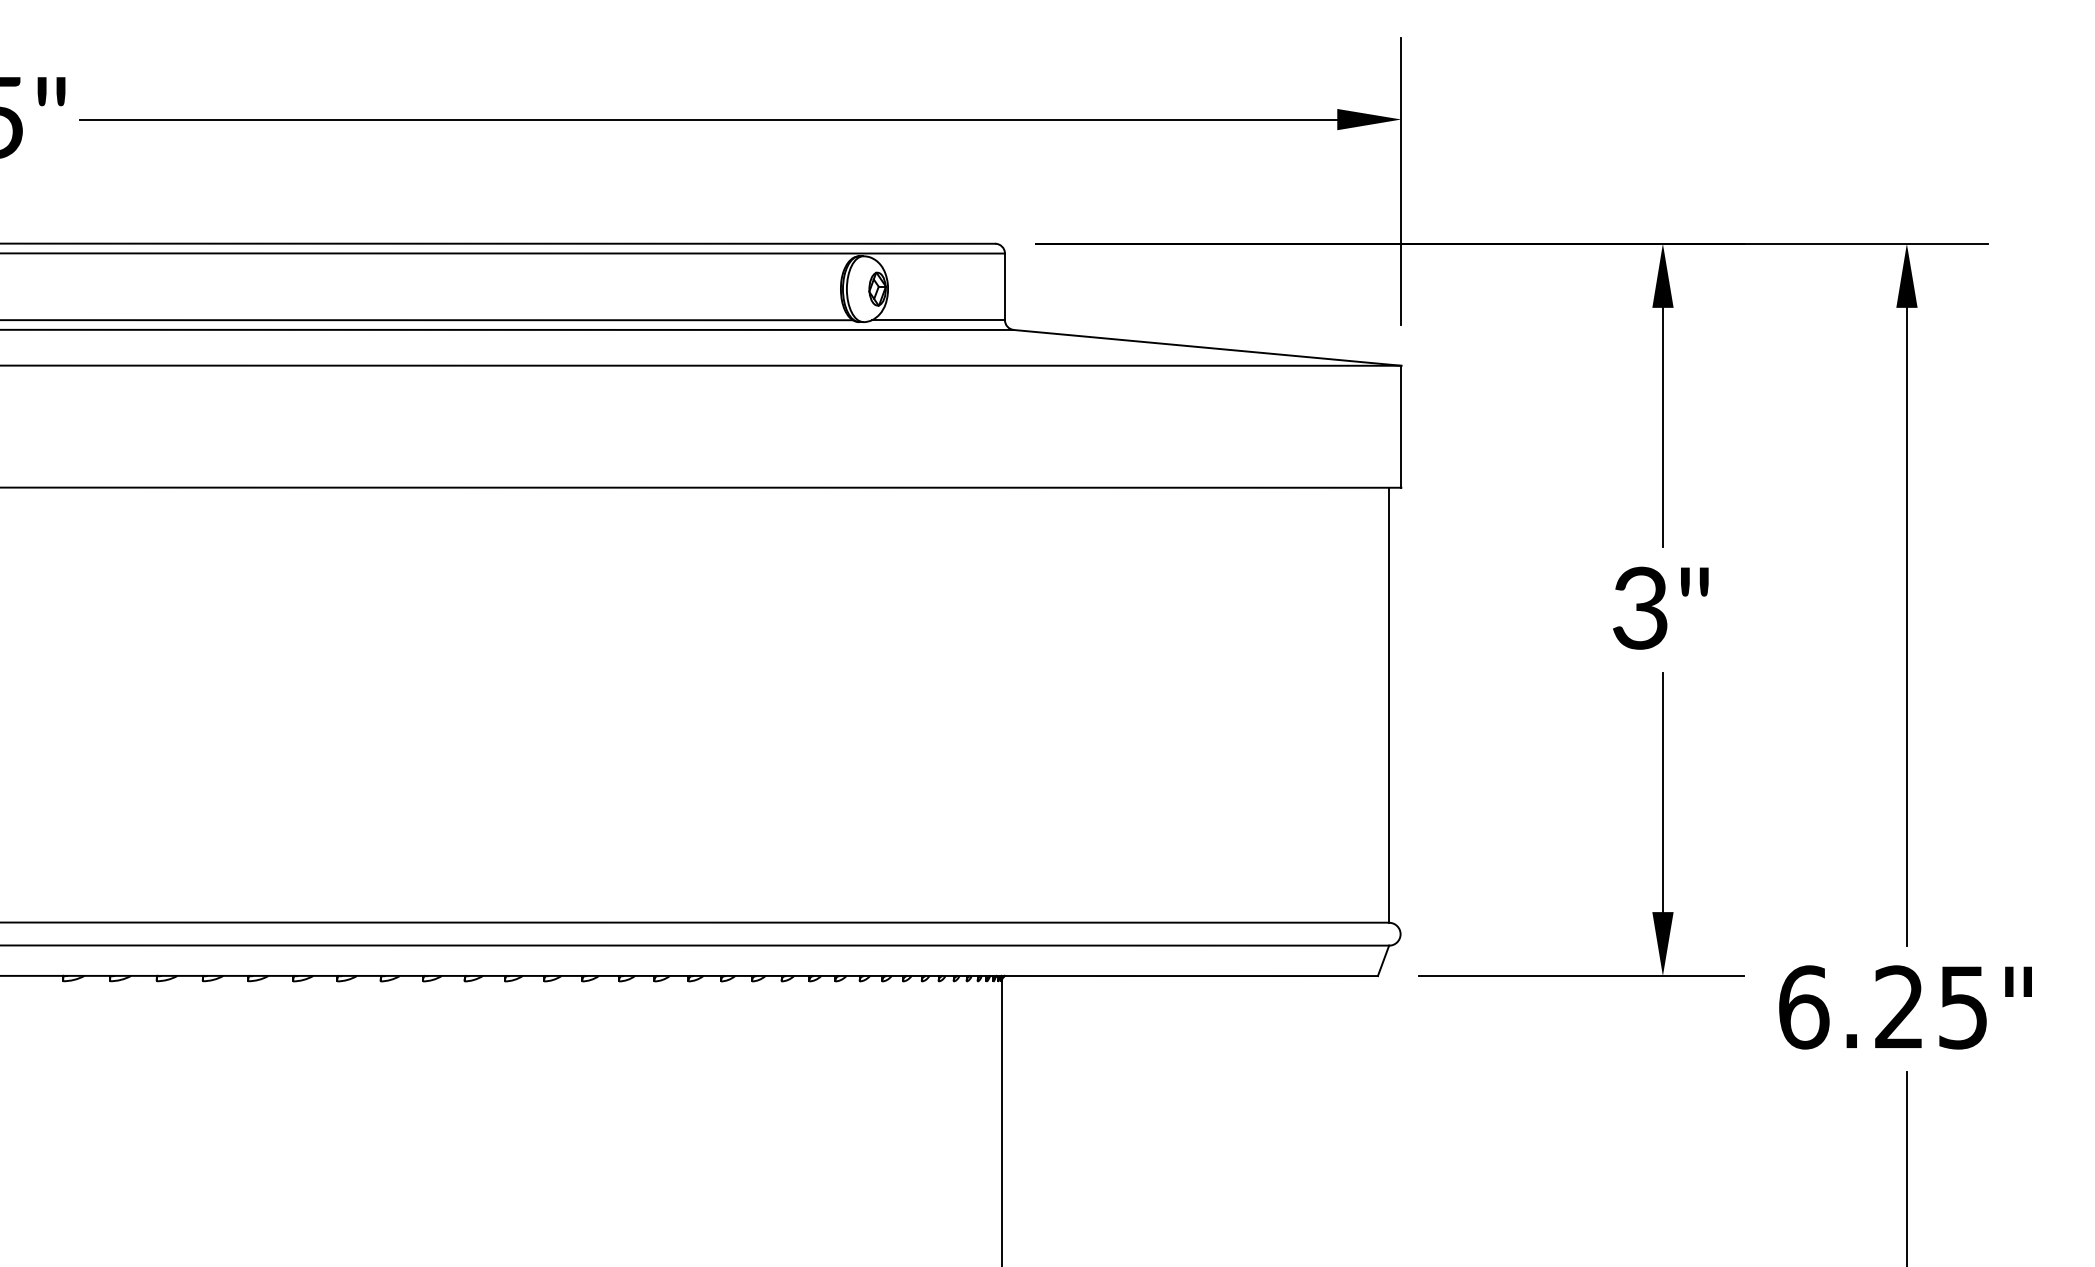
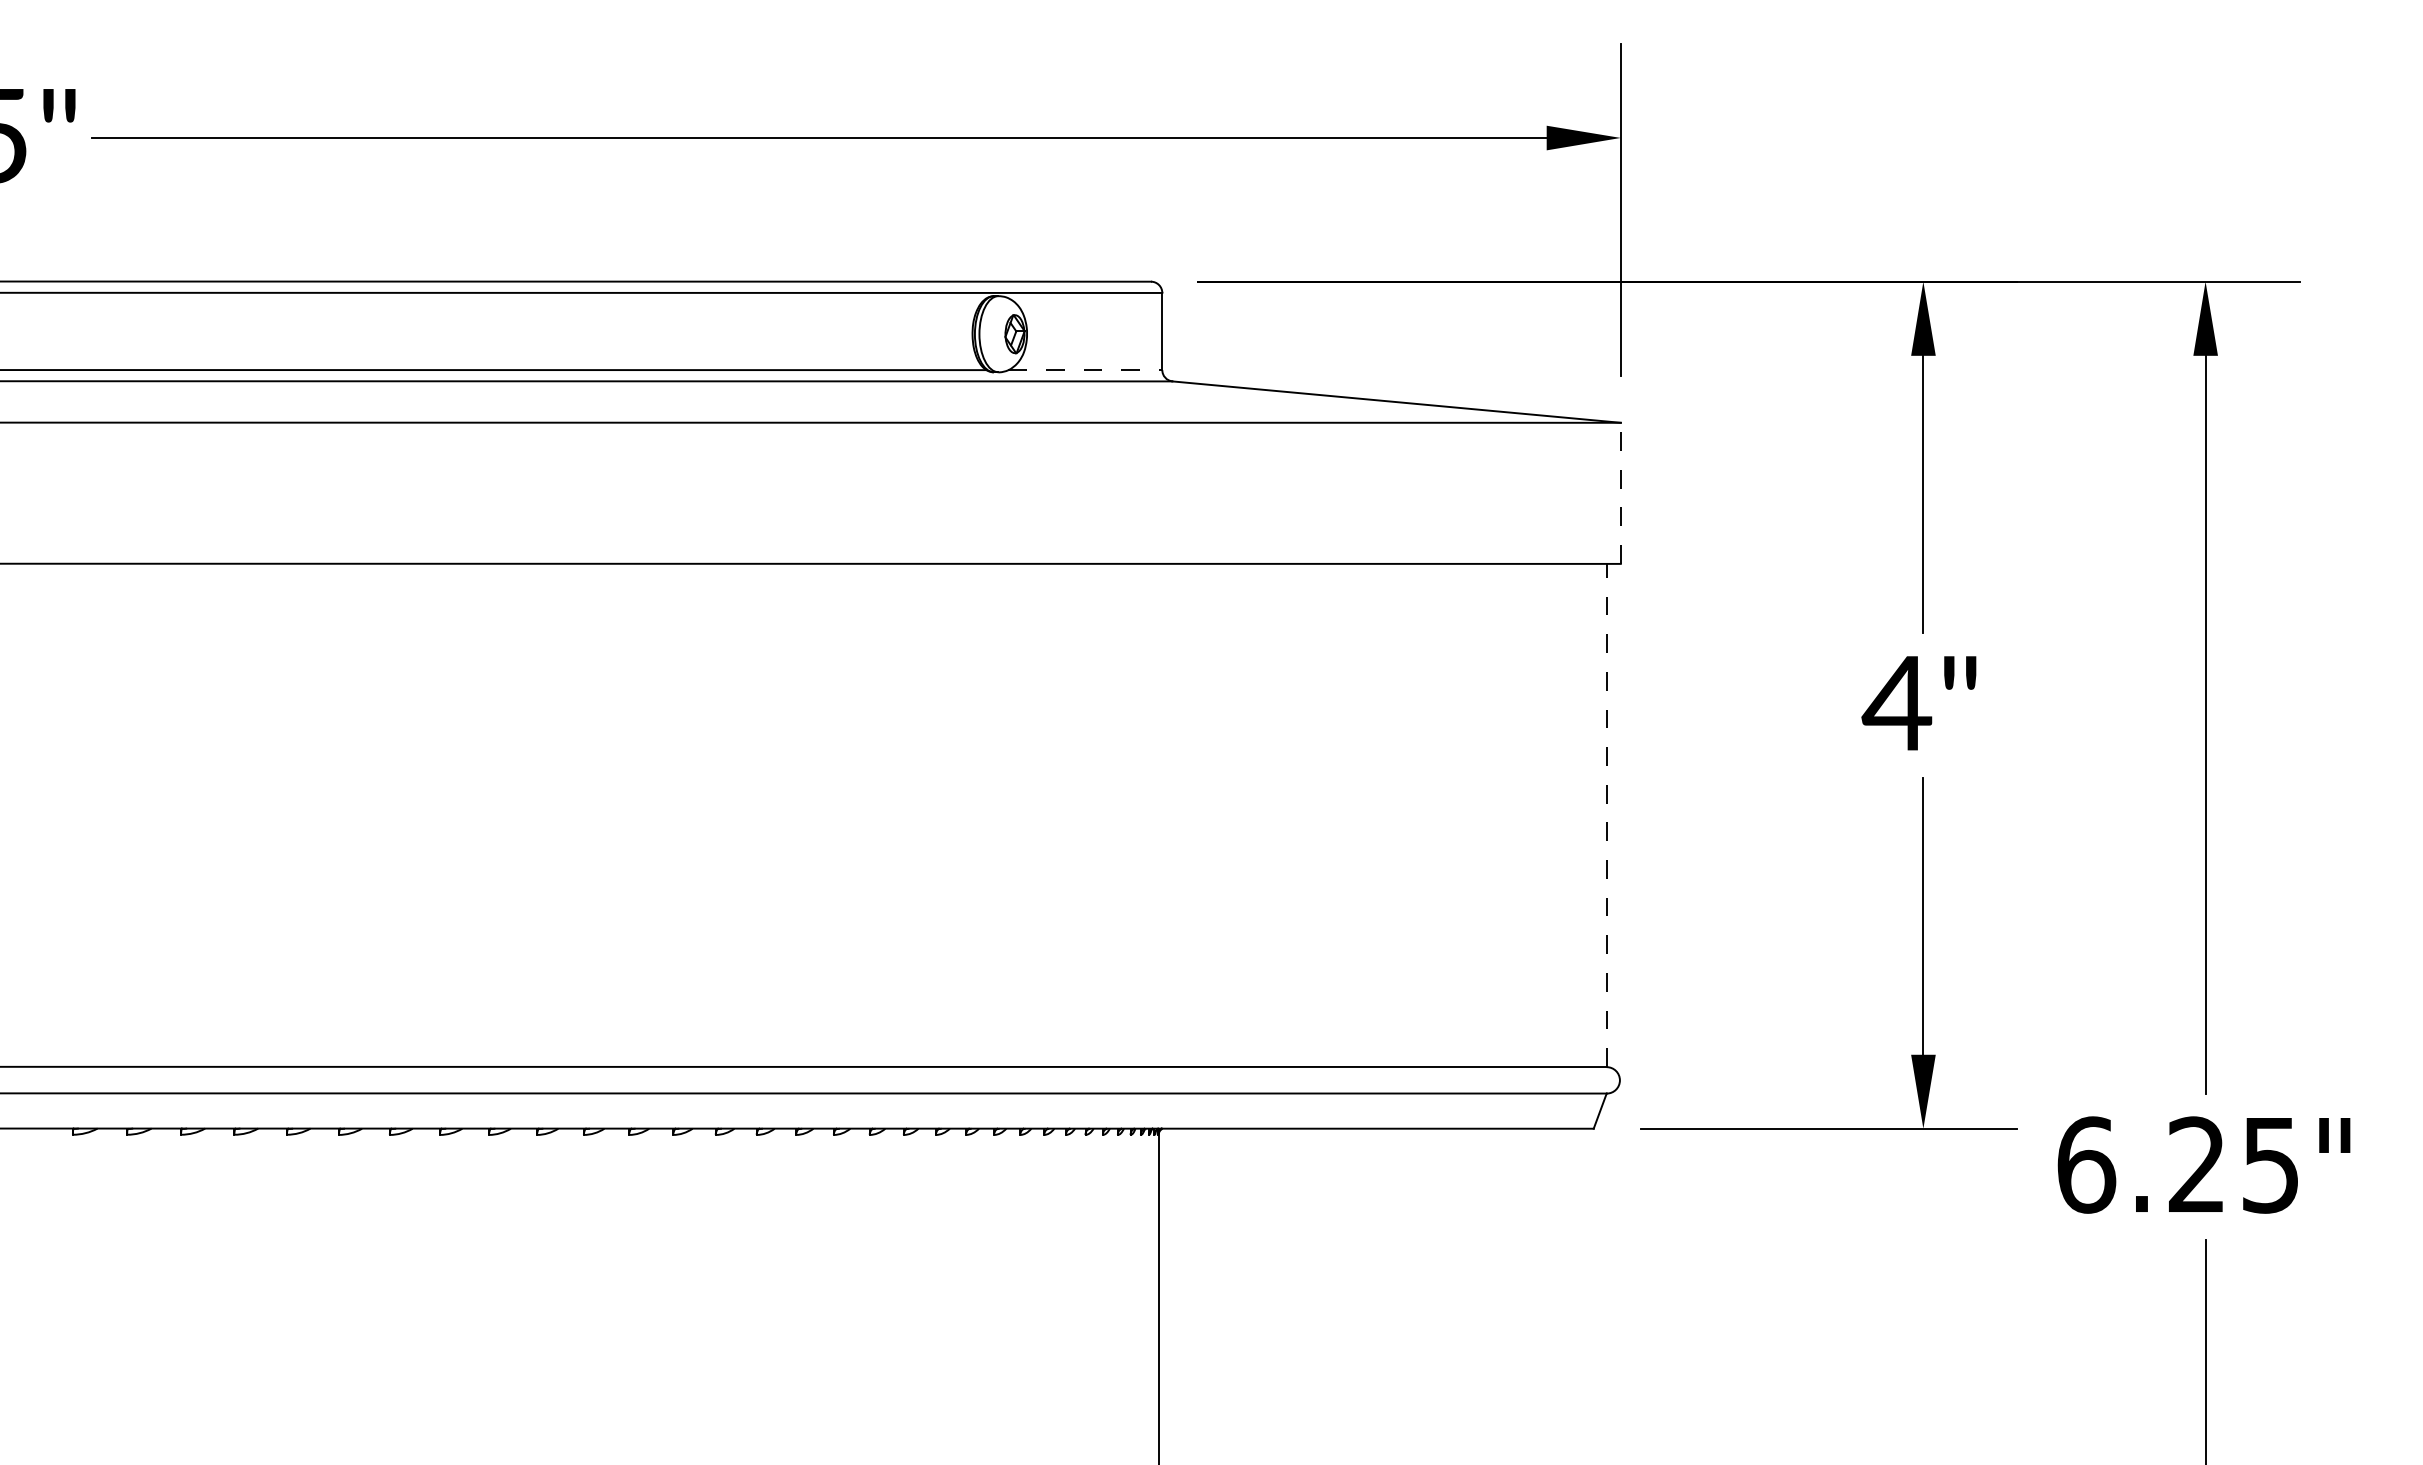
line: (938, 320) -> (1085, 370), solid -> dashed
line: (1401, 426) -> (1620, 493), solid -> dashed
text: (1639, 608) -> (1896, 703), 3" -> 4"
line: (1388, 705) -> (1606, 815), solid -> dashed

